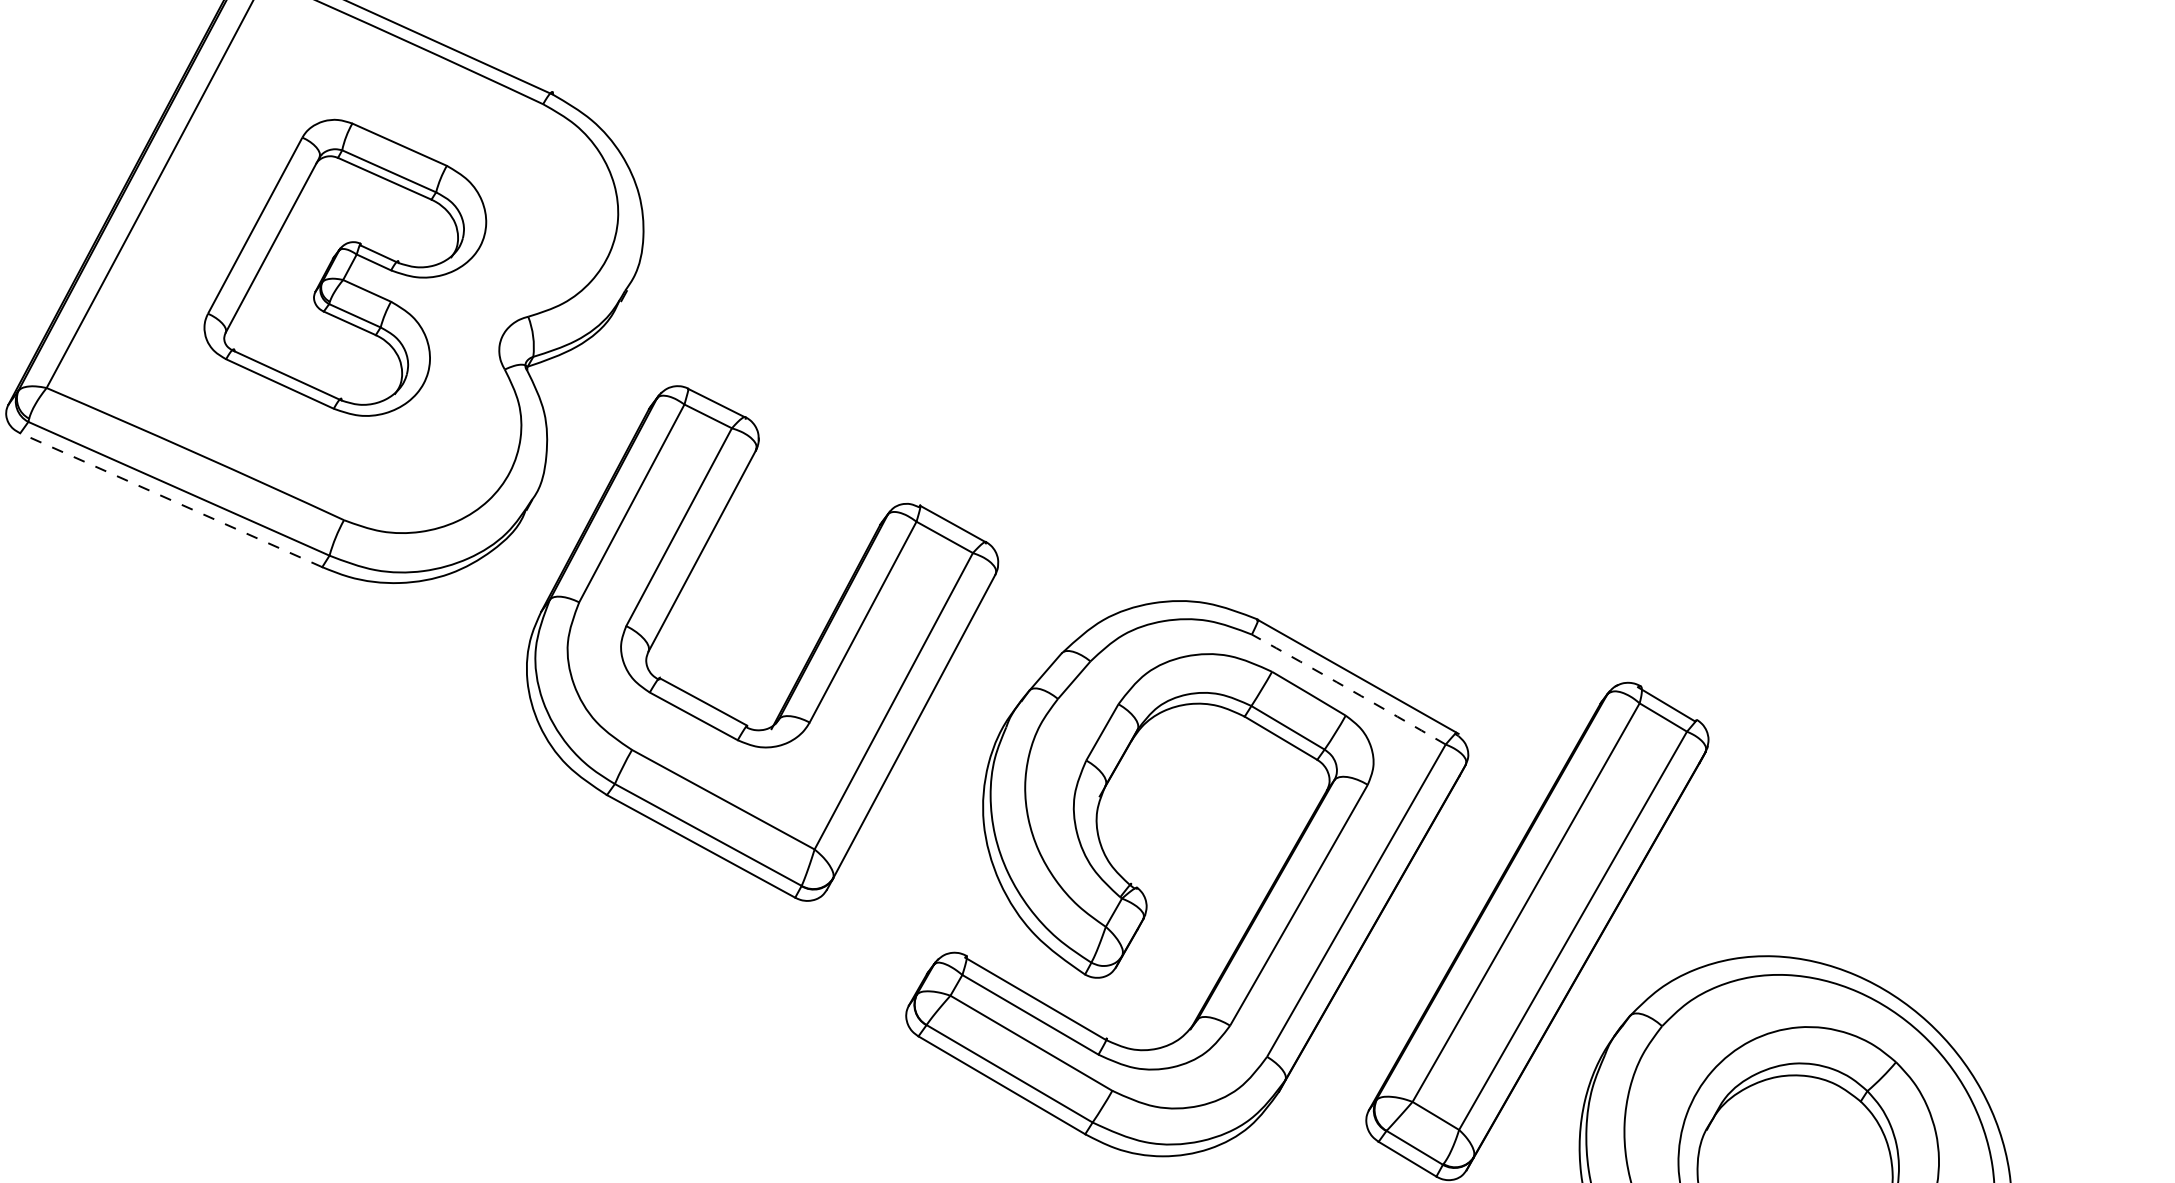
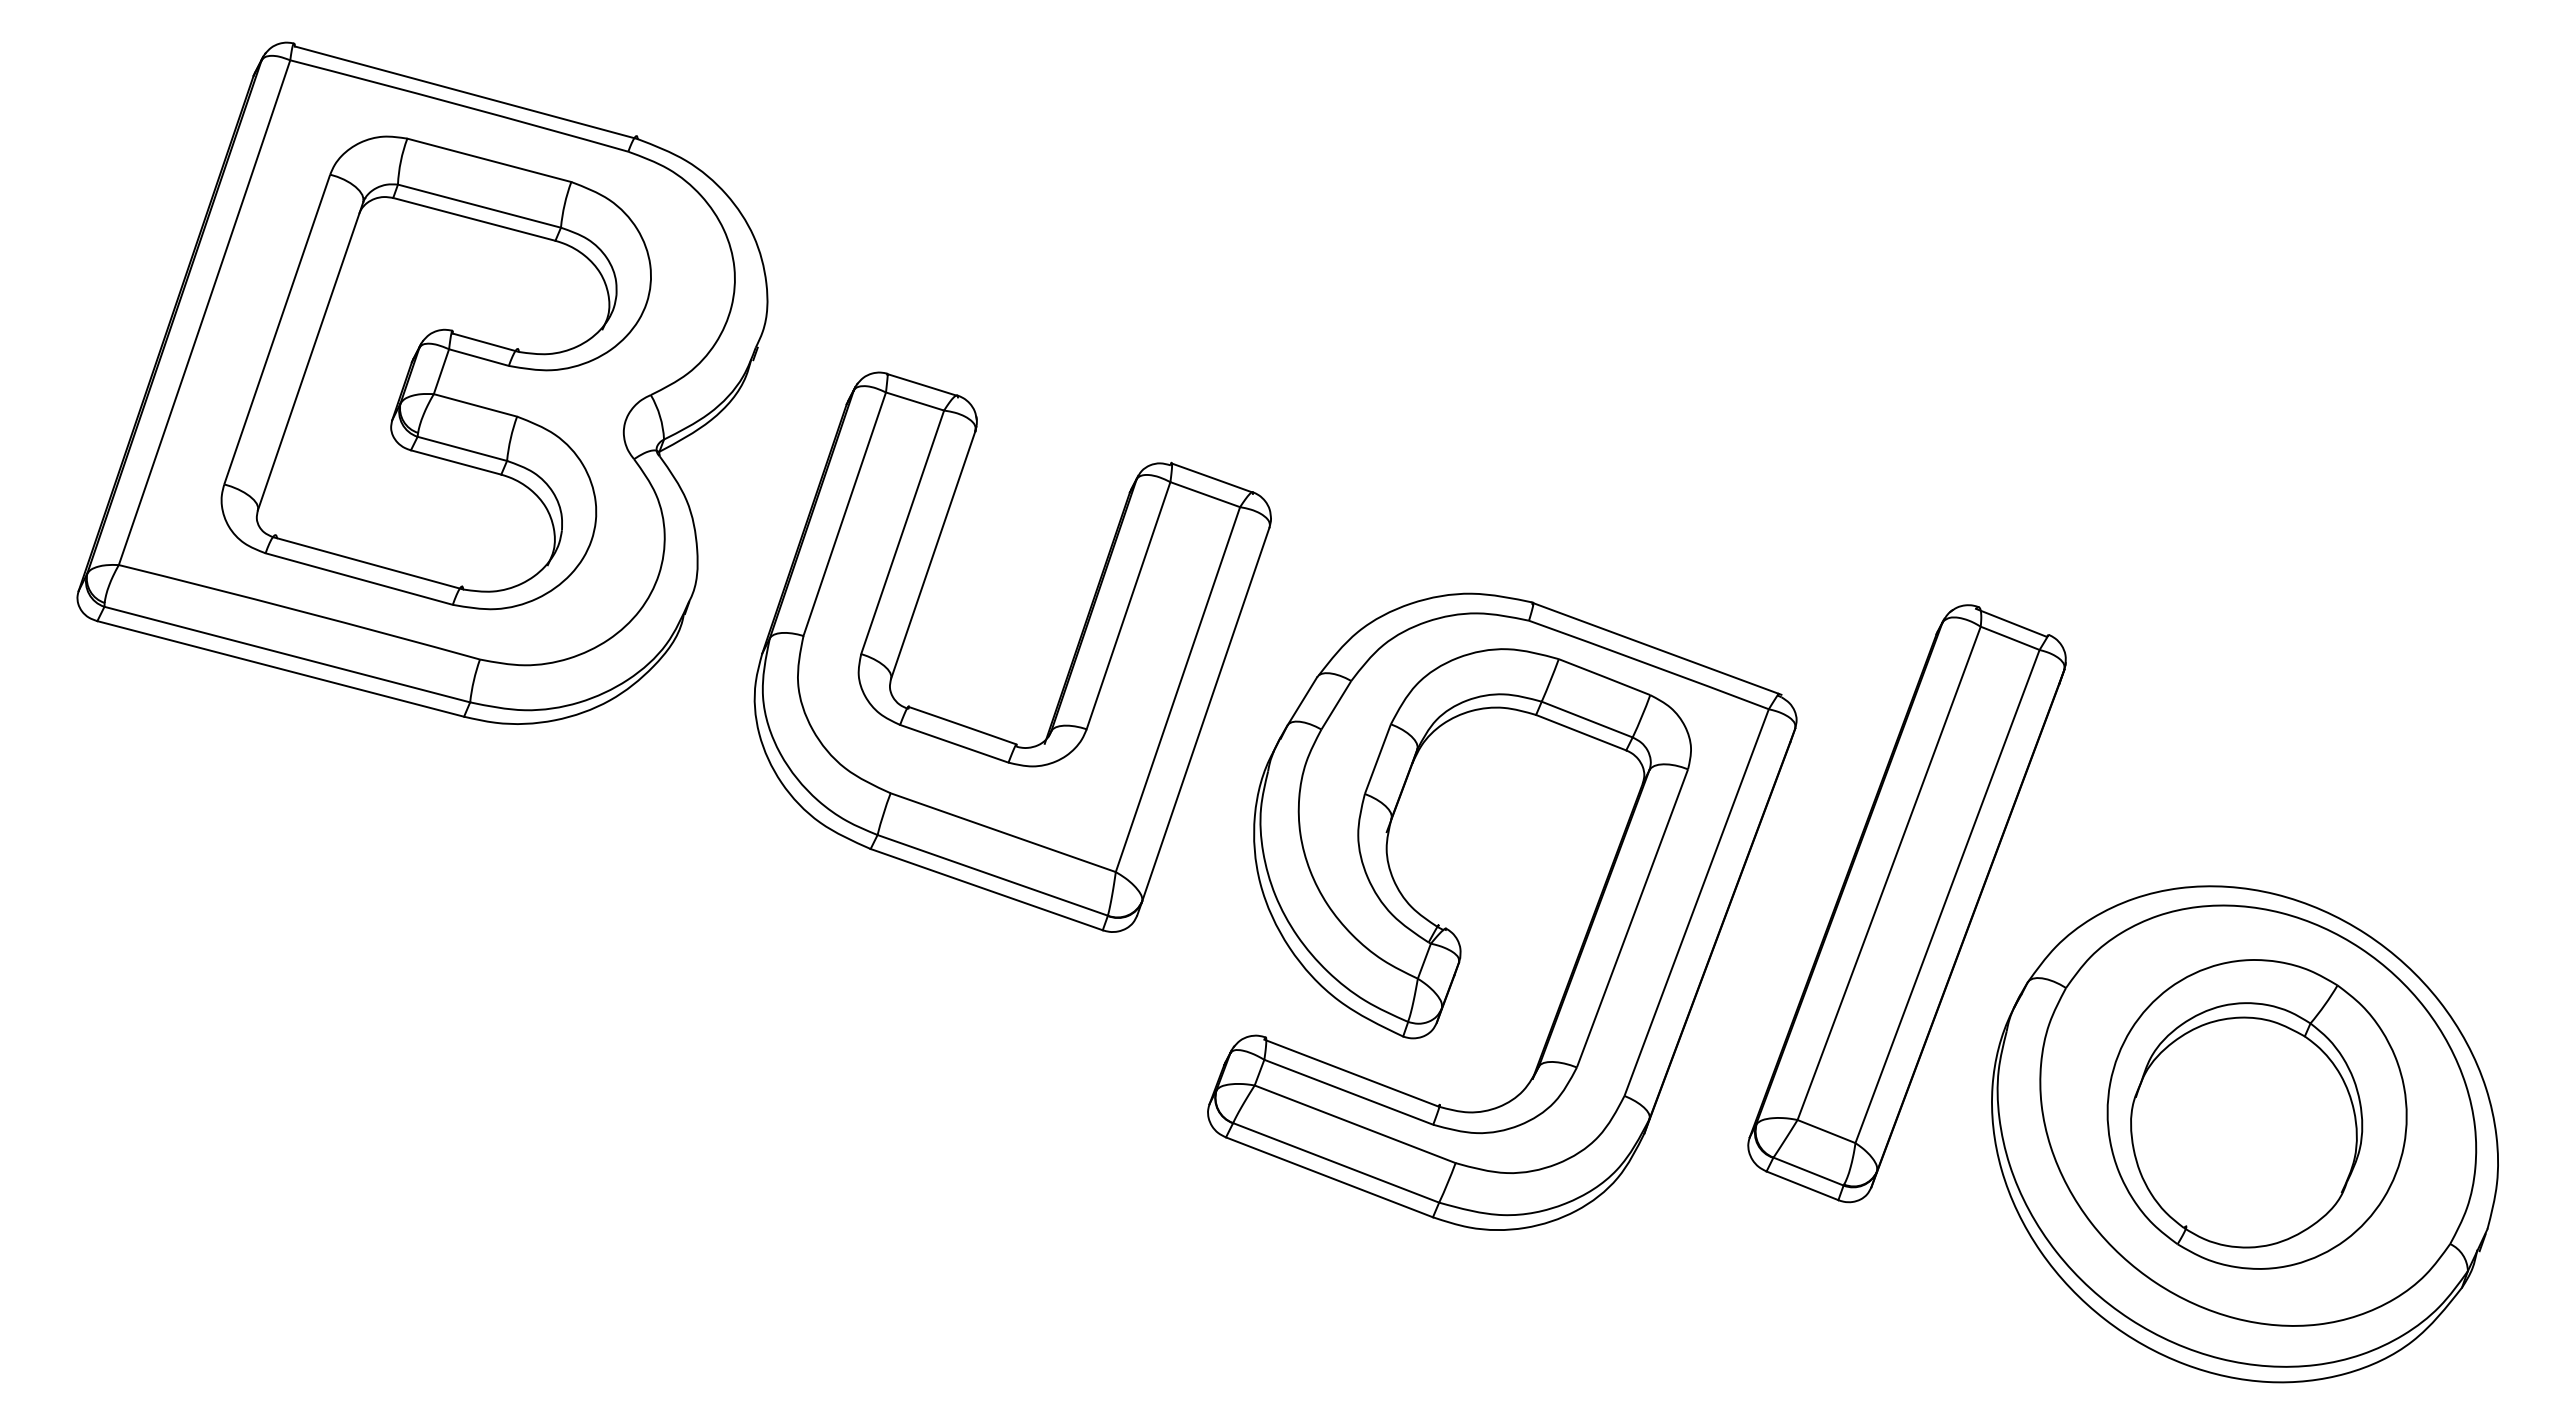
part: (346, 266) -> (435, 372), size x1.43
line: (171, 499) -> (280, 668), dashed -> solid
part: (802, 669) -> (1068, 670), moved
arc: (1349, 689) -> (1649, 664), dashed -> solid

